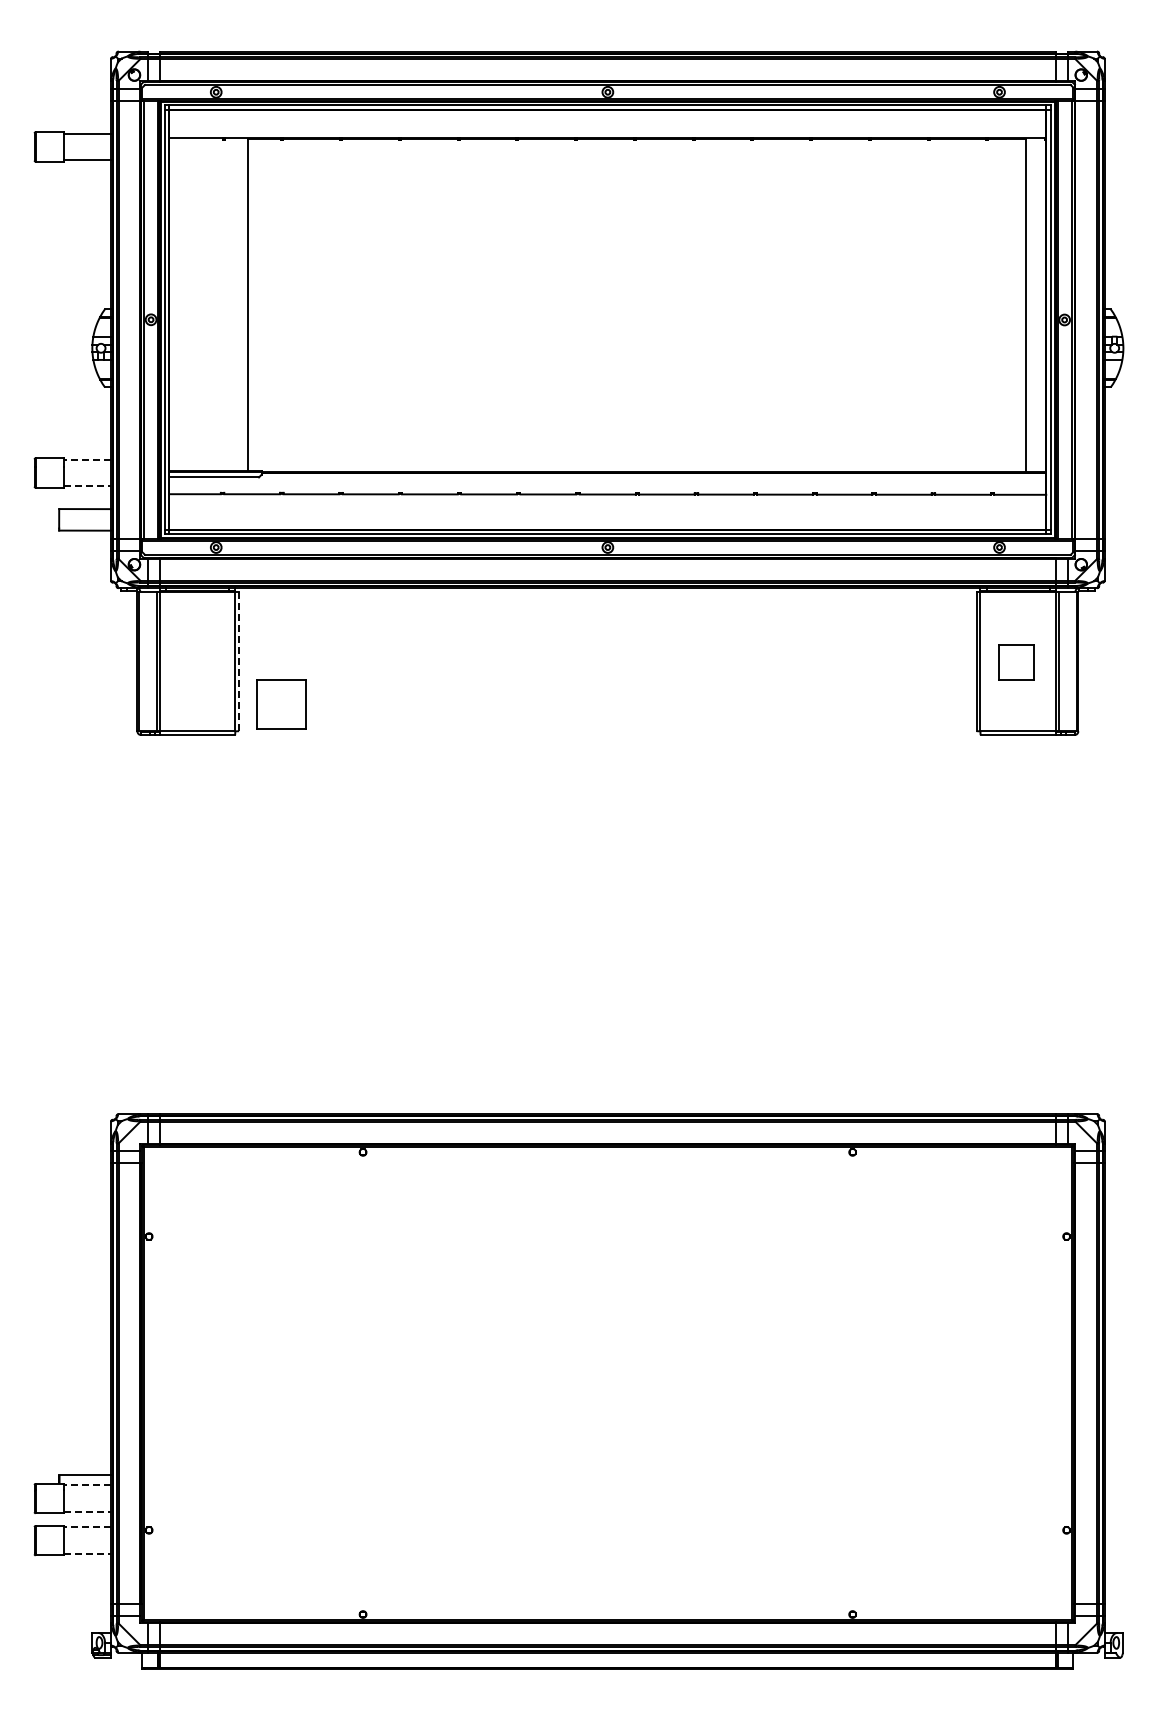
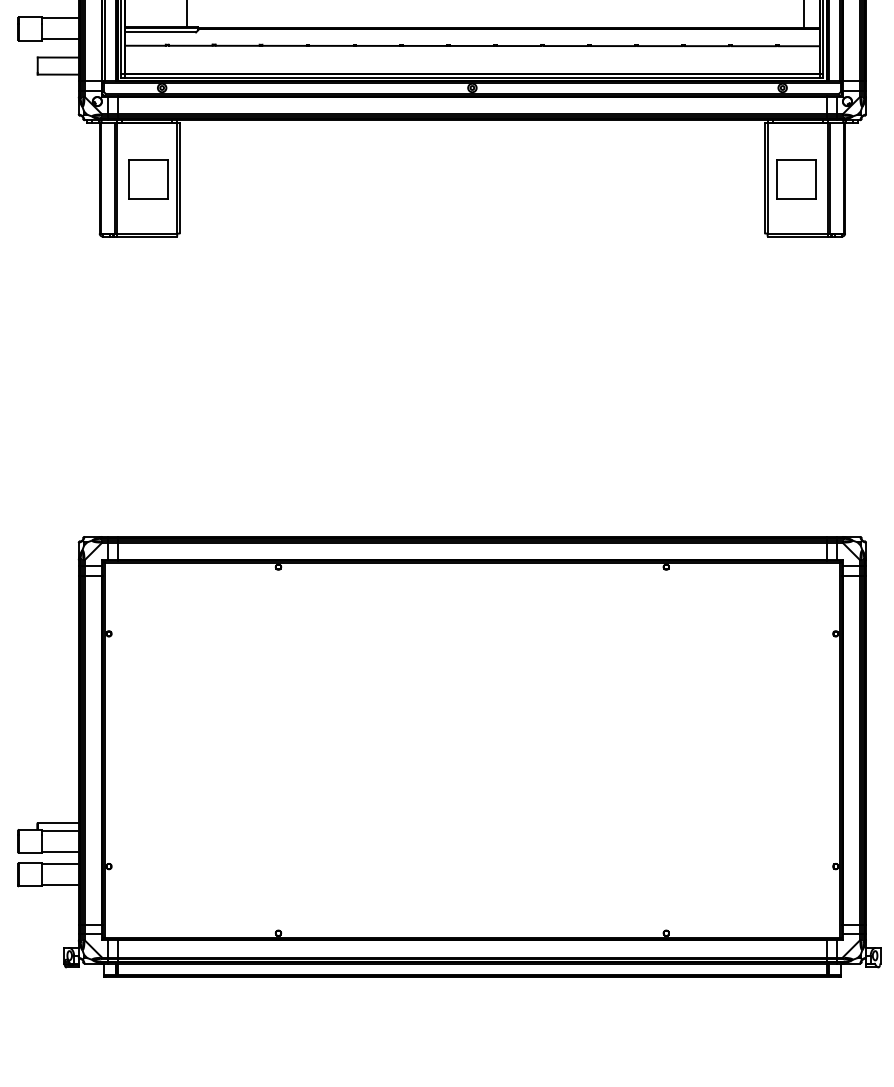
line: (86, 459) -> (59, 18), dashed -> solid
line: (87, 486) -> (60, 39), dashed -> solid
line: (239, 661) -> (180, 178), dashed -> solid
part: (1016, 662) -> (796, 179), size x1.43
part: (281, 704) -> (148, 179), moved
line: (86, 1485) -> (59, 831), dashed -> solid
line: (87, 1511) -> (60, 851), dashed -> solid
line: (86, 1527) -> (59, 864), dashed -> solid
line: (87, 1553) -> (60, 884), dashed -> solid

